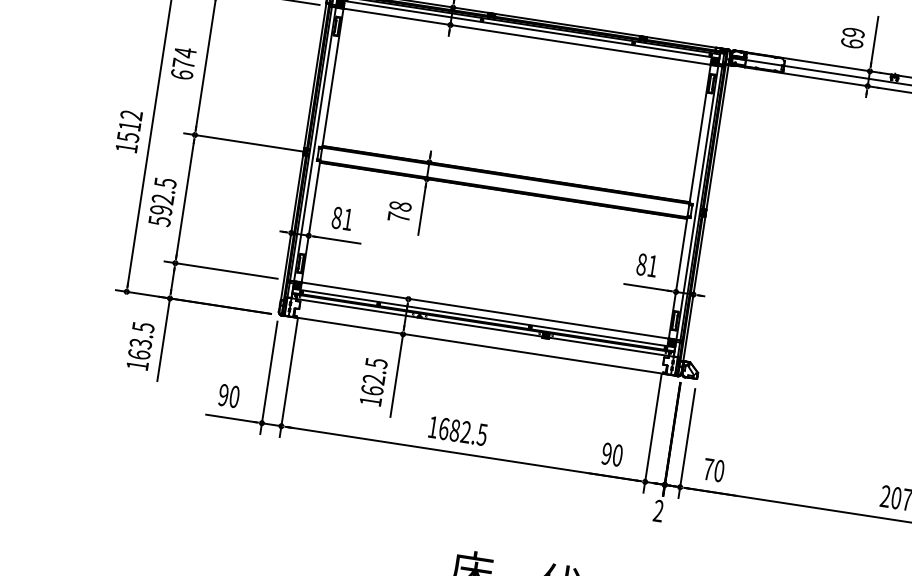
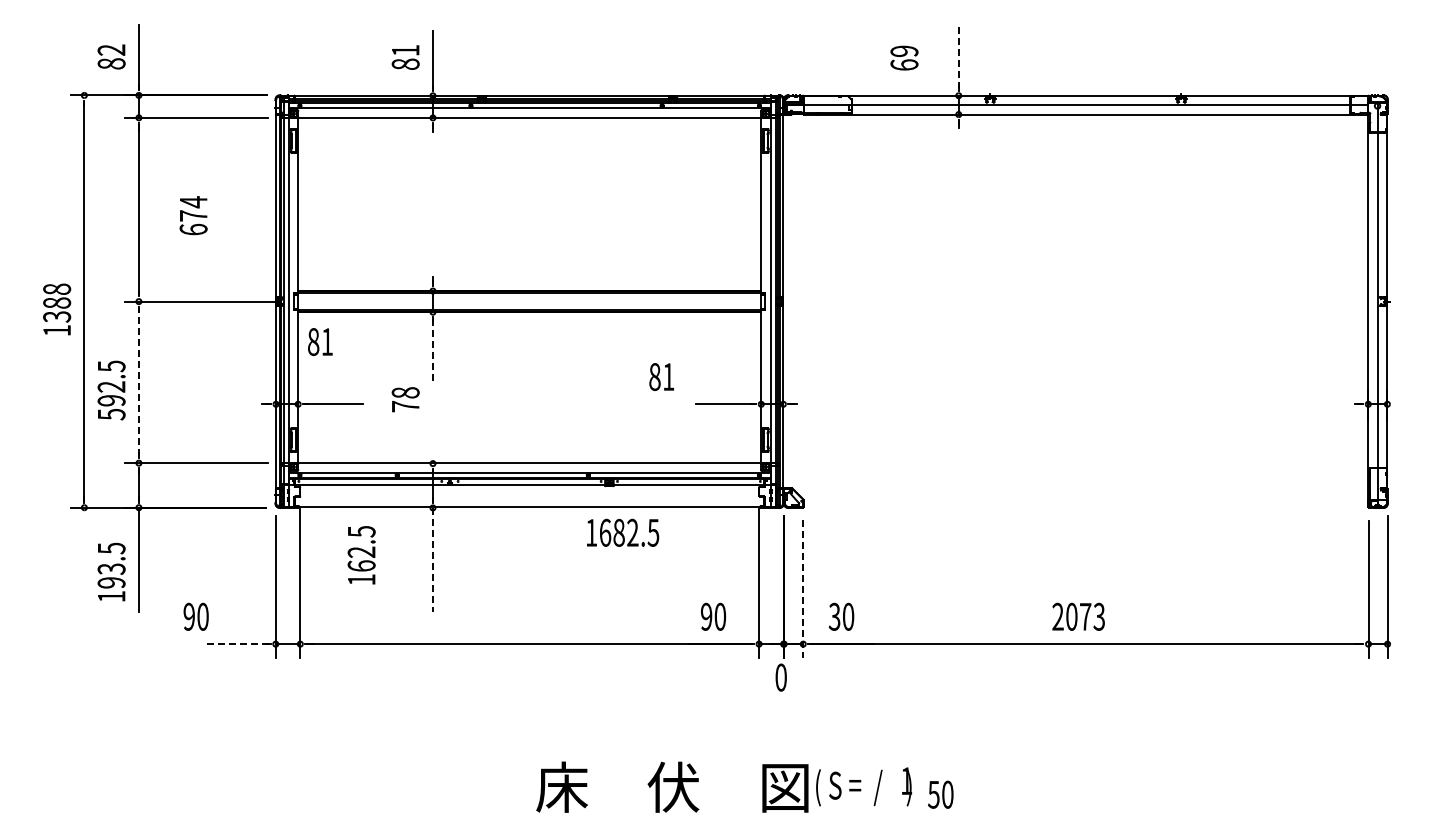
text: (853, 37) -> (904, 57), moved
line: (874, 41) -> (958, 58), solid -> dashed
text: (183, 63) -> (193, 215), moved
text: (130, 125) -> (57, 302), 1512 -> 1388
line: (184, 199) -> (138, 382), solid -> dashed
line: (421, 209) -> (432, 350), solid -> dashed
text: (399, 211) -> (405, 399), moved
text: (342, 218) -> (320, 341), moved
text: (647, 264) -> (661, 376), moved
text: (139, 354) -> (111, 582), 163.5 -> 193.5
line: (396, 375) -> (432, 560), solid -> dashed
text: (373, 382) -> (361, 555), moved
text: (228, 395) -> (195, 616), moved
line: (231, 418) -> (237, 644), solid -> dashed
text: (458, 430) -> (623, 532), moved
line: (686, 443) -> (803, 589), solid -> dashed
text: (708, 469) -> (834, 616), 70 -> 30
text: (658, 510) -> (780, 677), 2 -> 0

